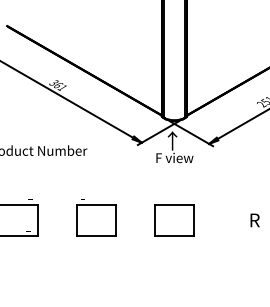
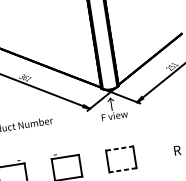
line: (174, 204) -> (119, 148), solid -> dashed
line: (173, 236) -> (122, 170), solid -> dashed

